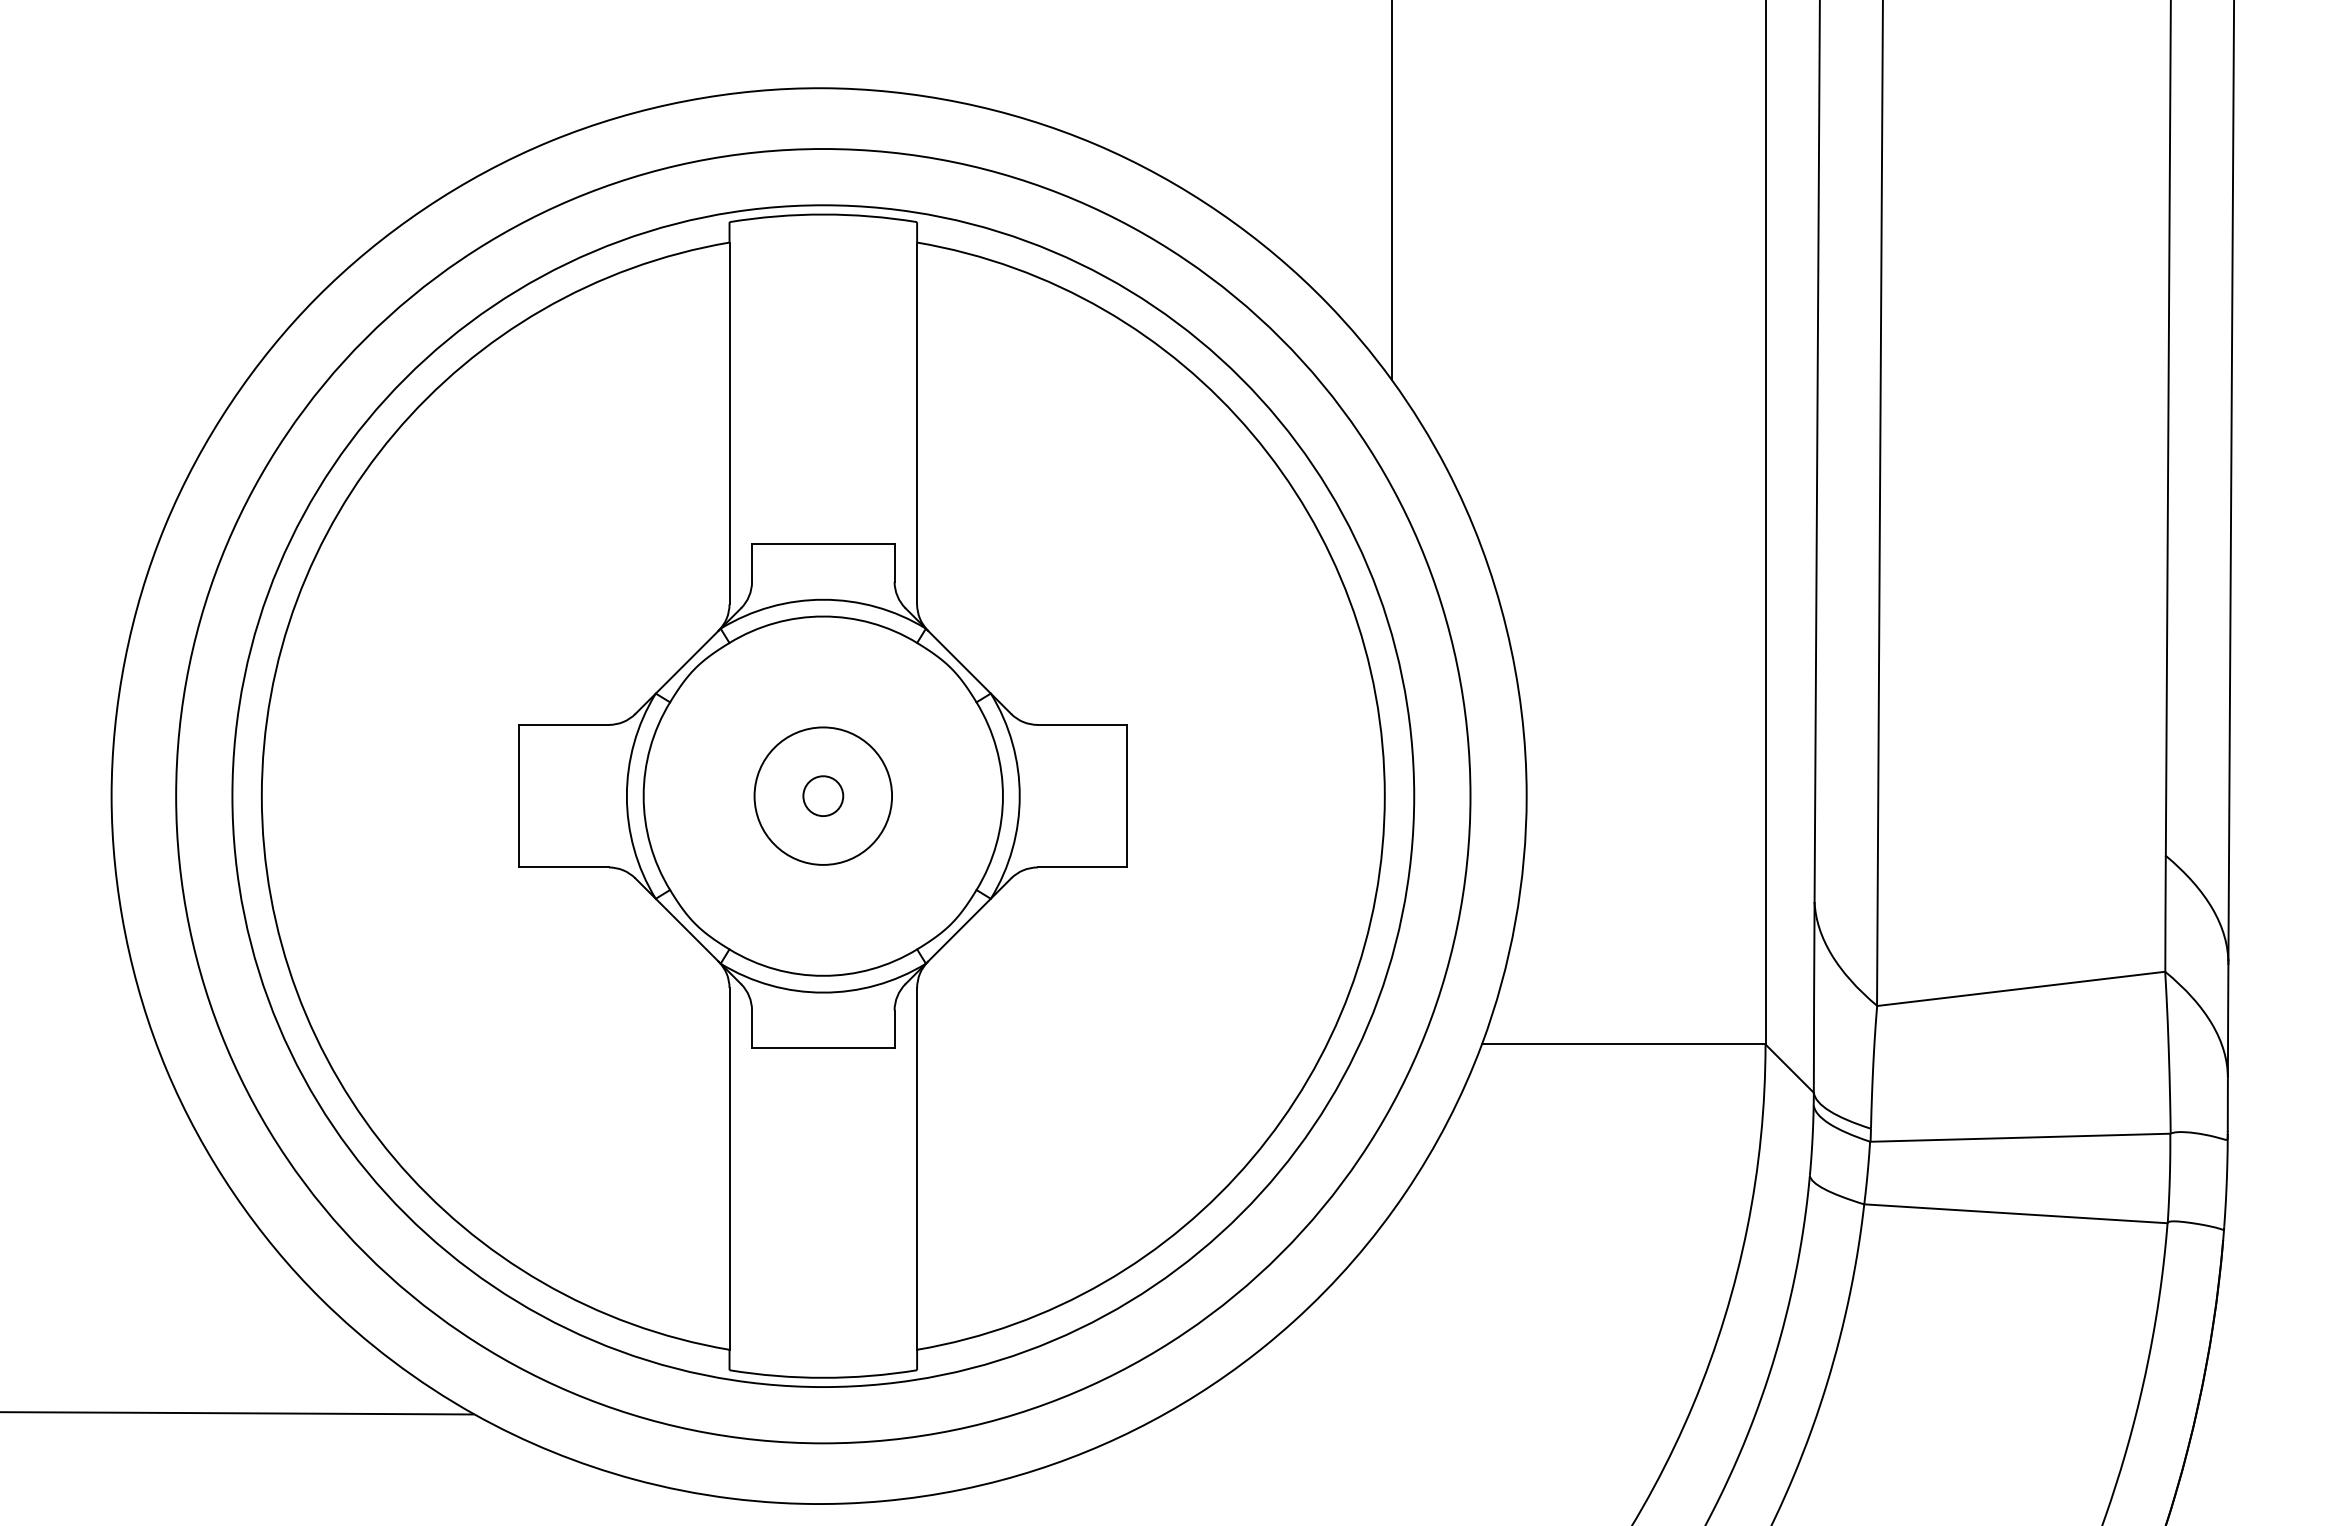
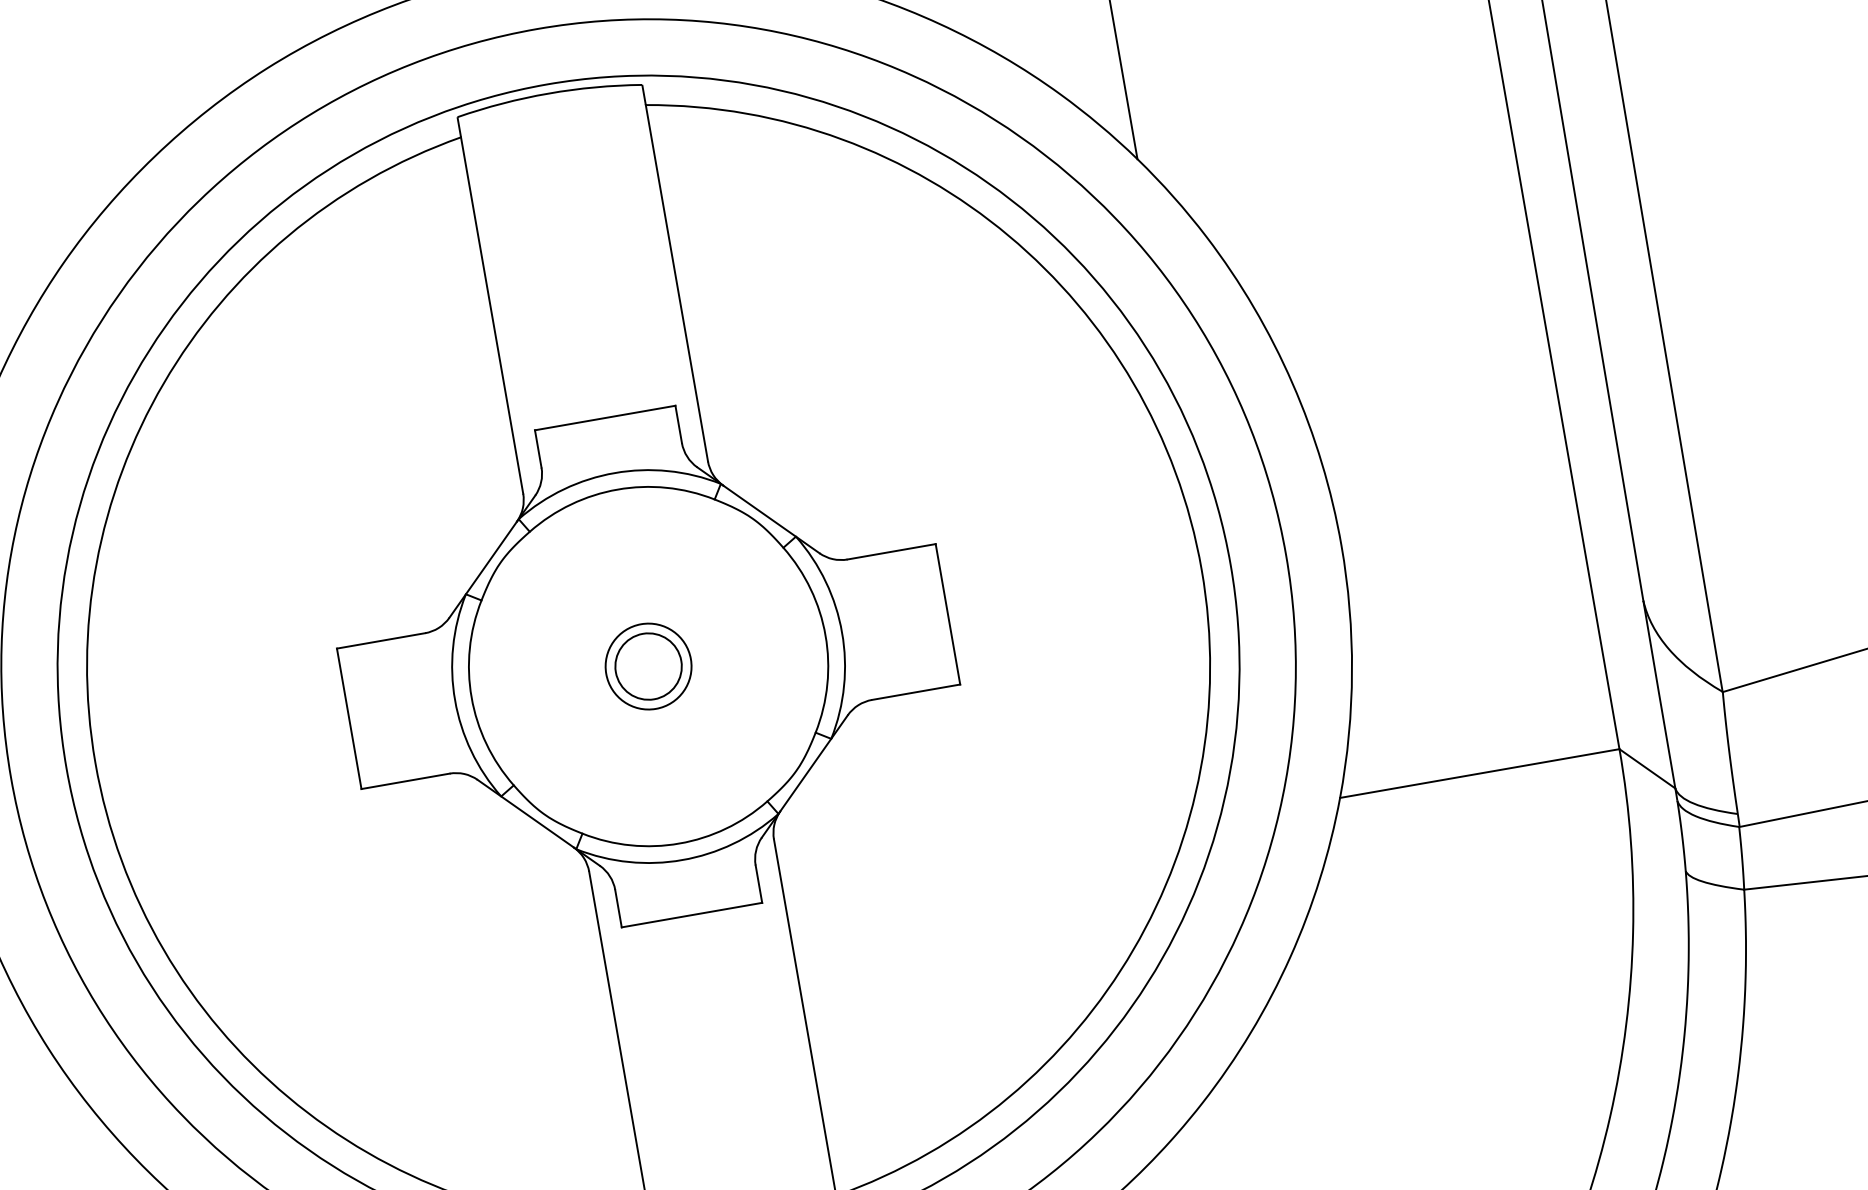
circle: (823, 795) -> (648, 665), size x1.67
circle: (823, 796) -> (648, 666), size x0.62

